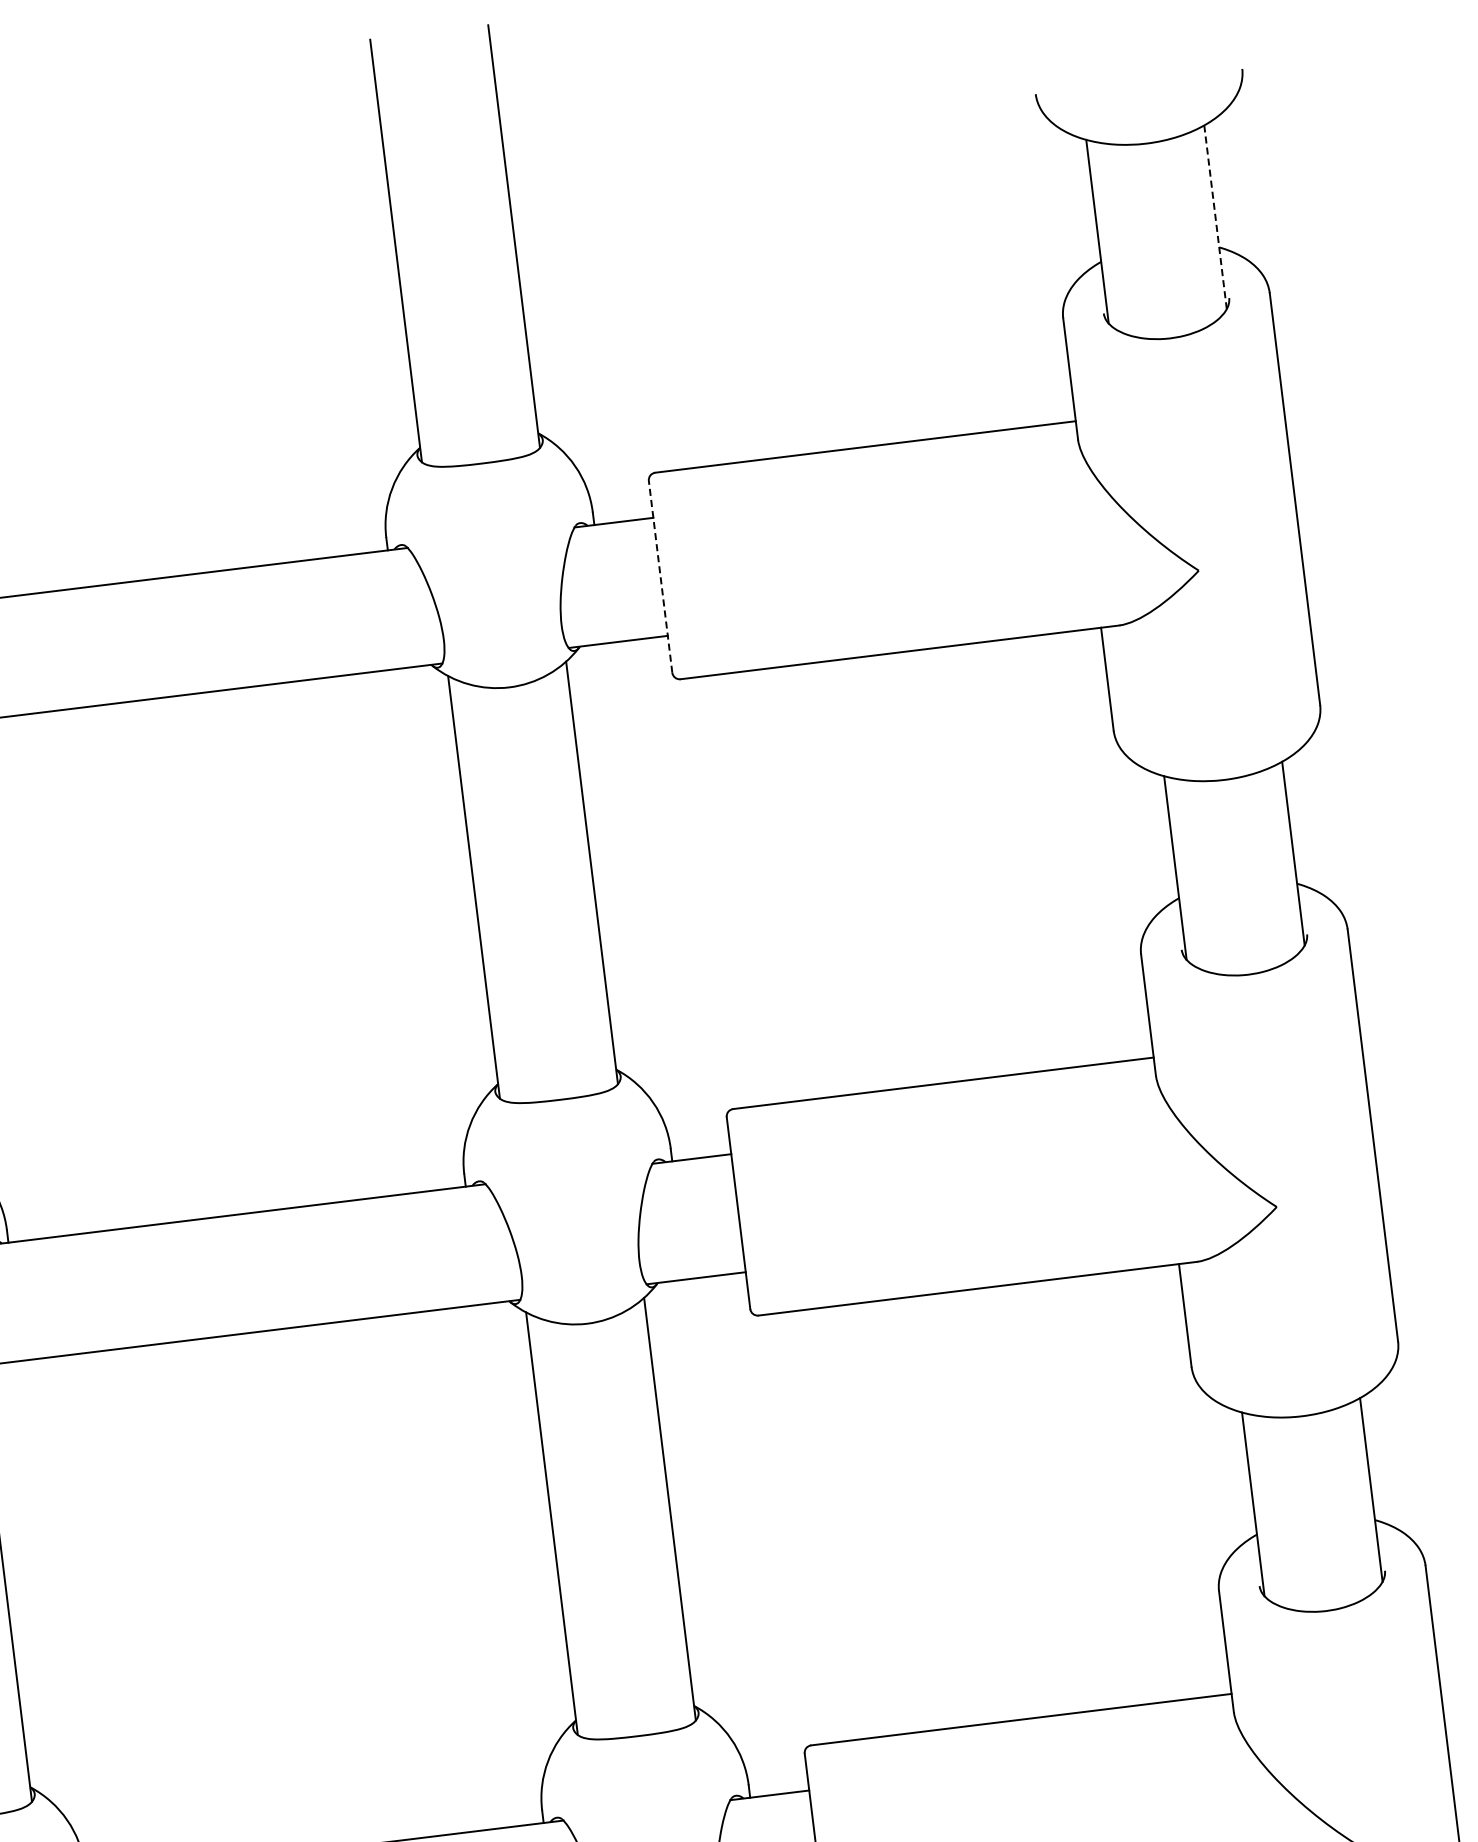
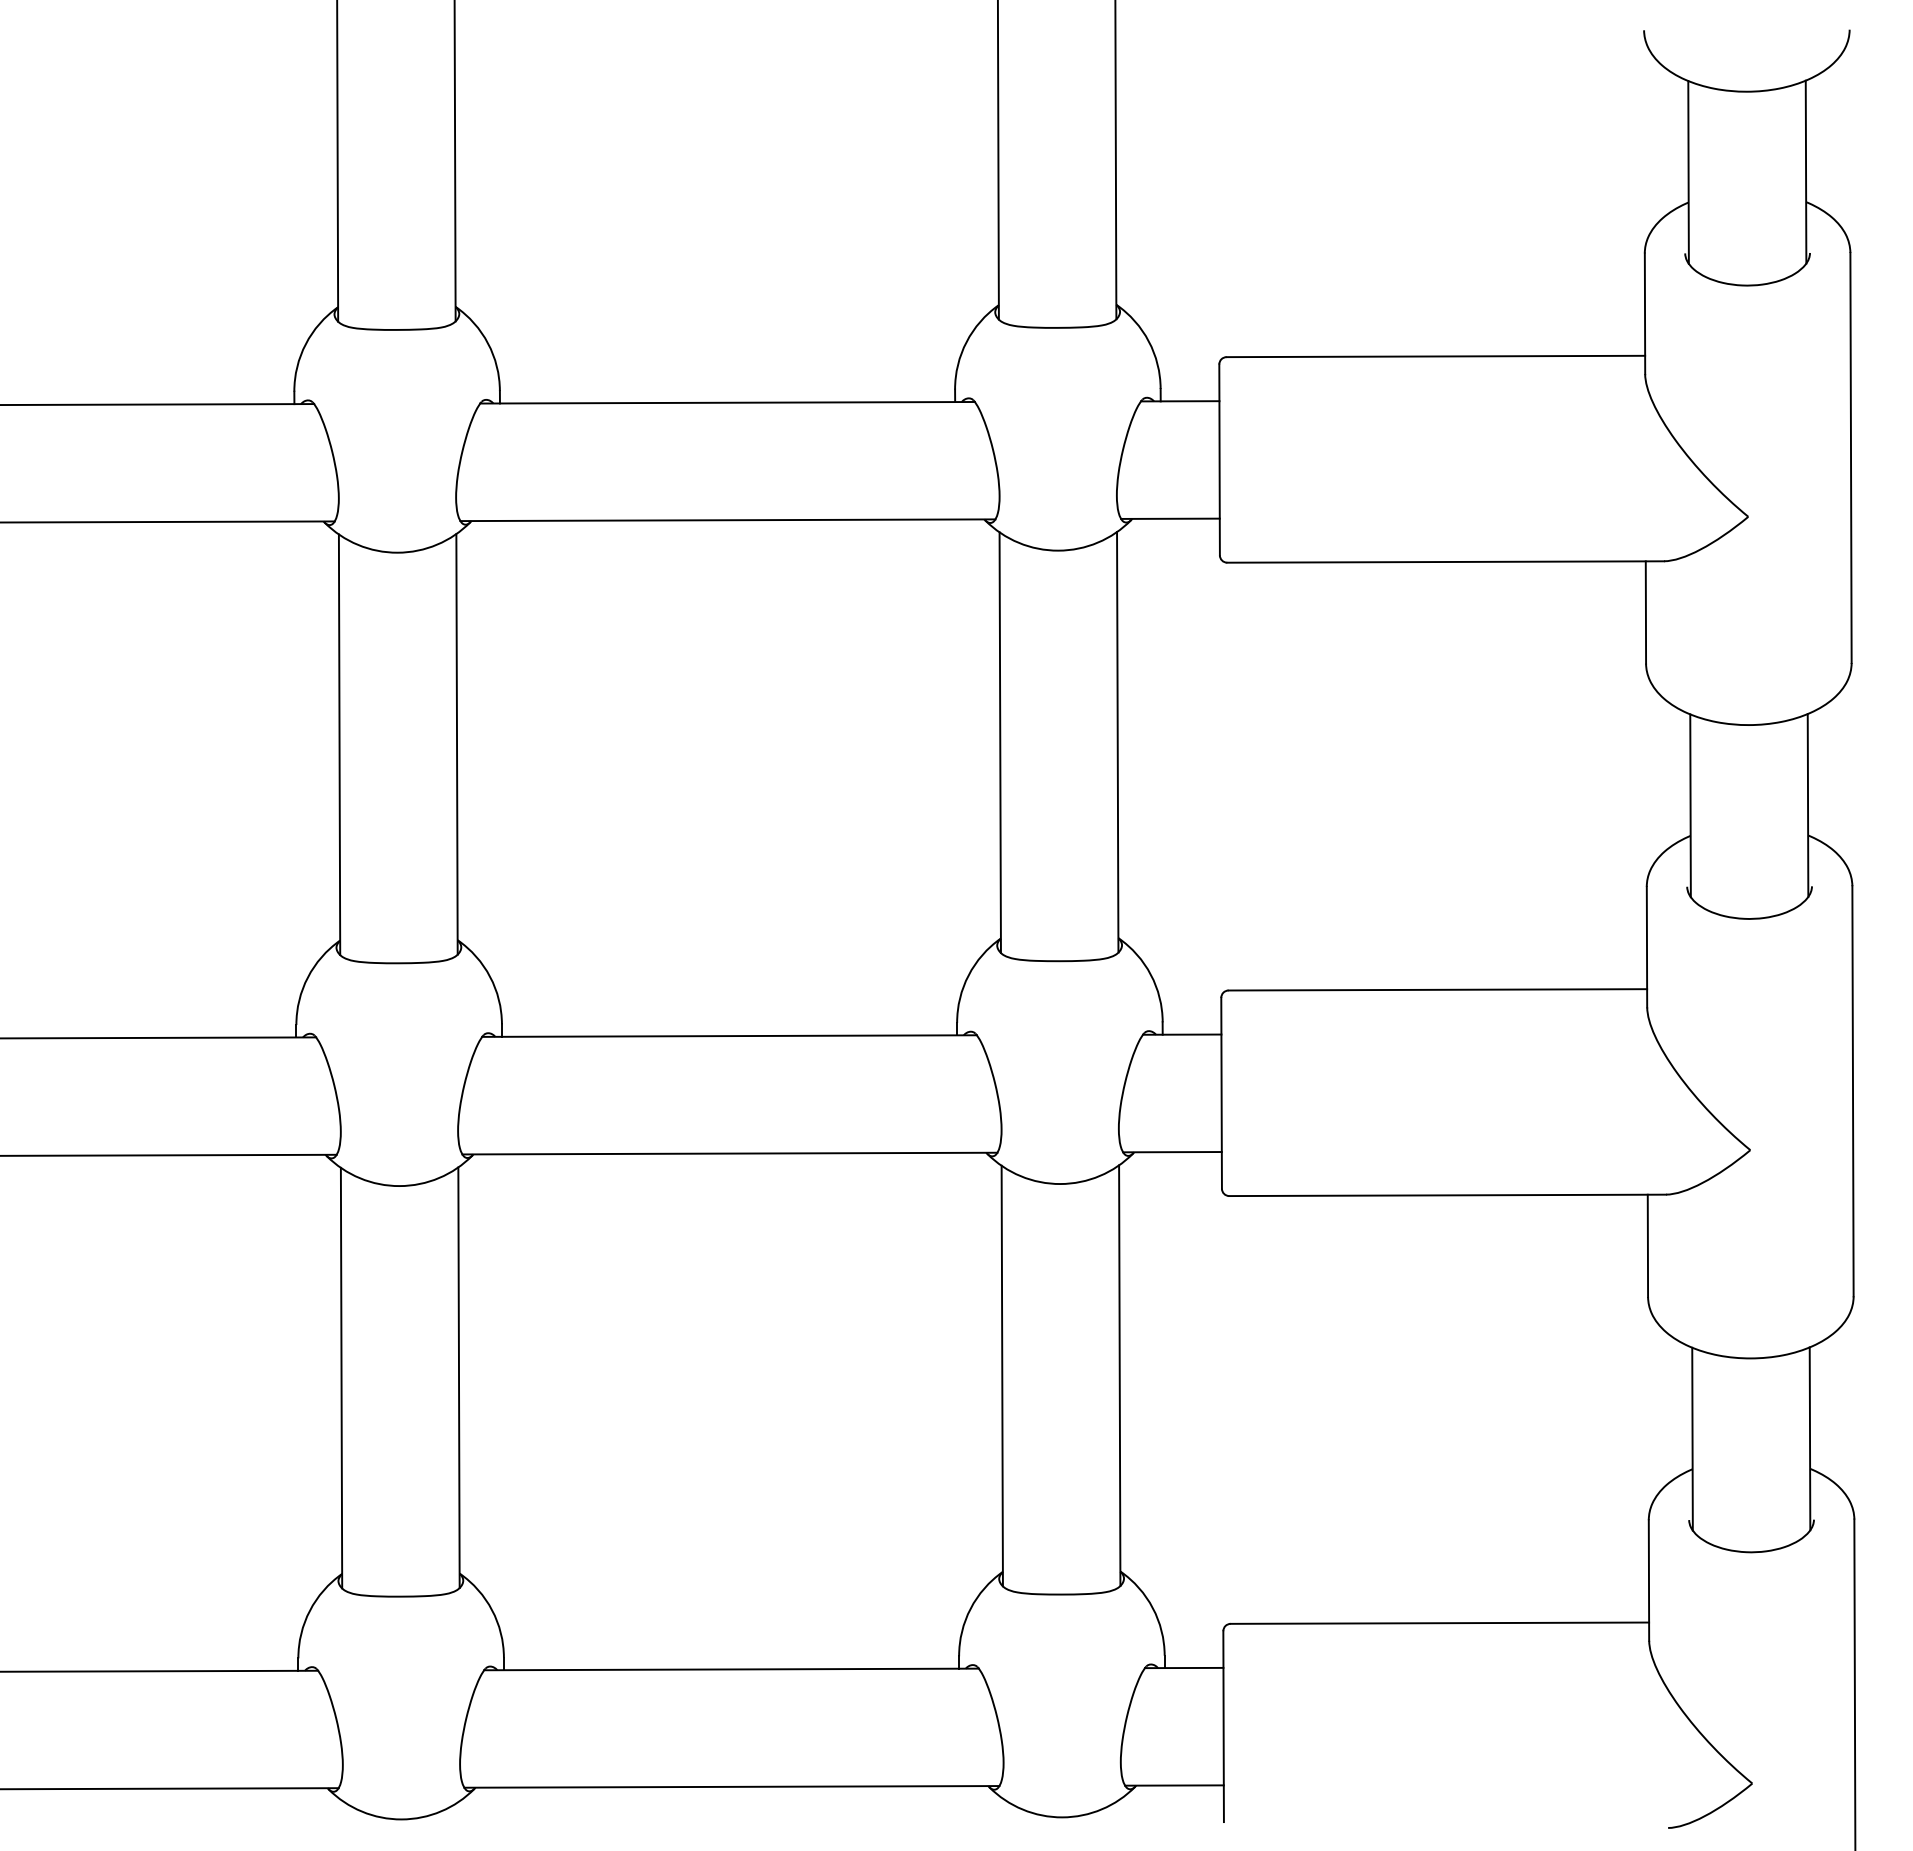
line: (1216, 217) -> (1806, 172), dashed -> solid
line: (660, 576) -> (1219, 459), dashed -> solid

